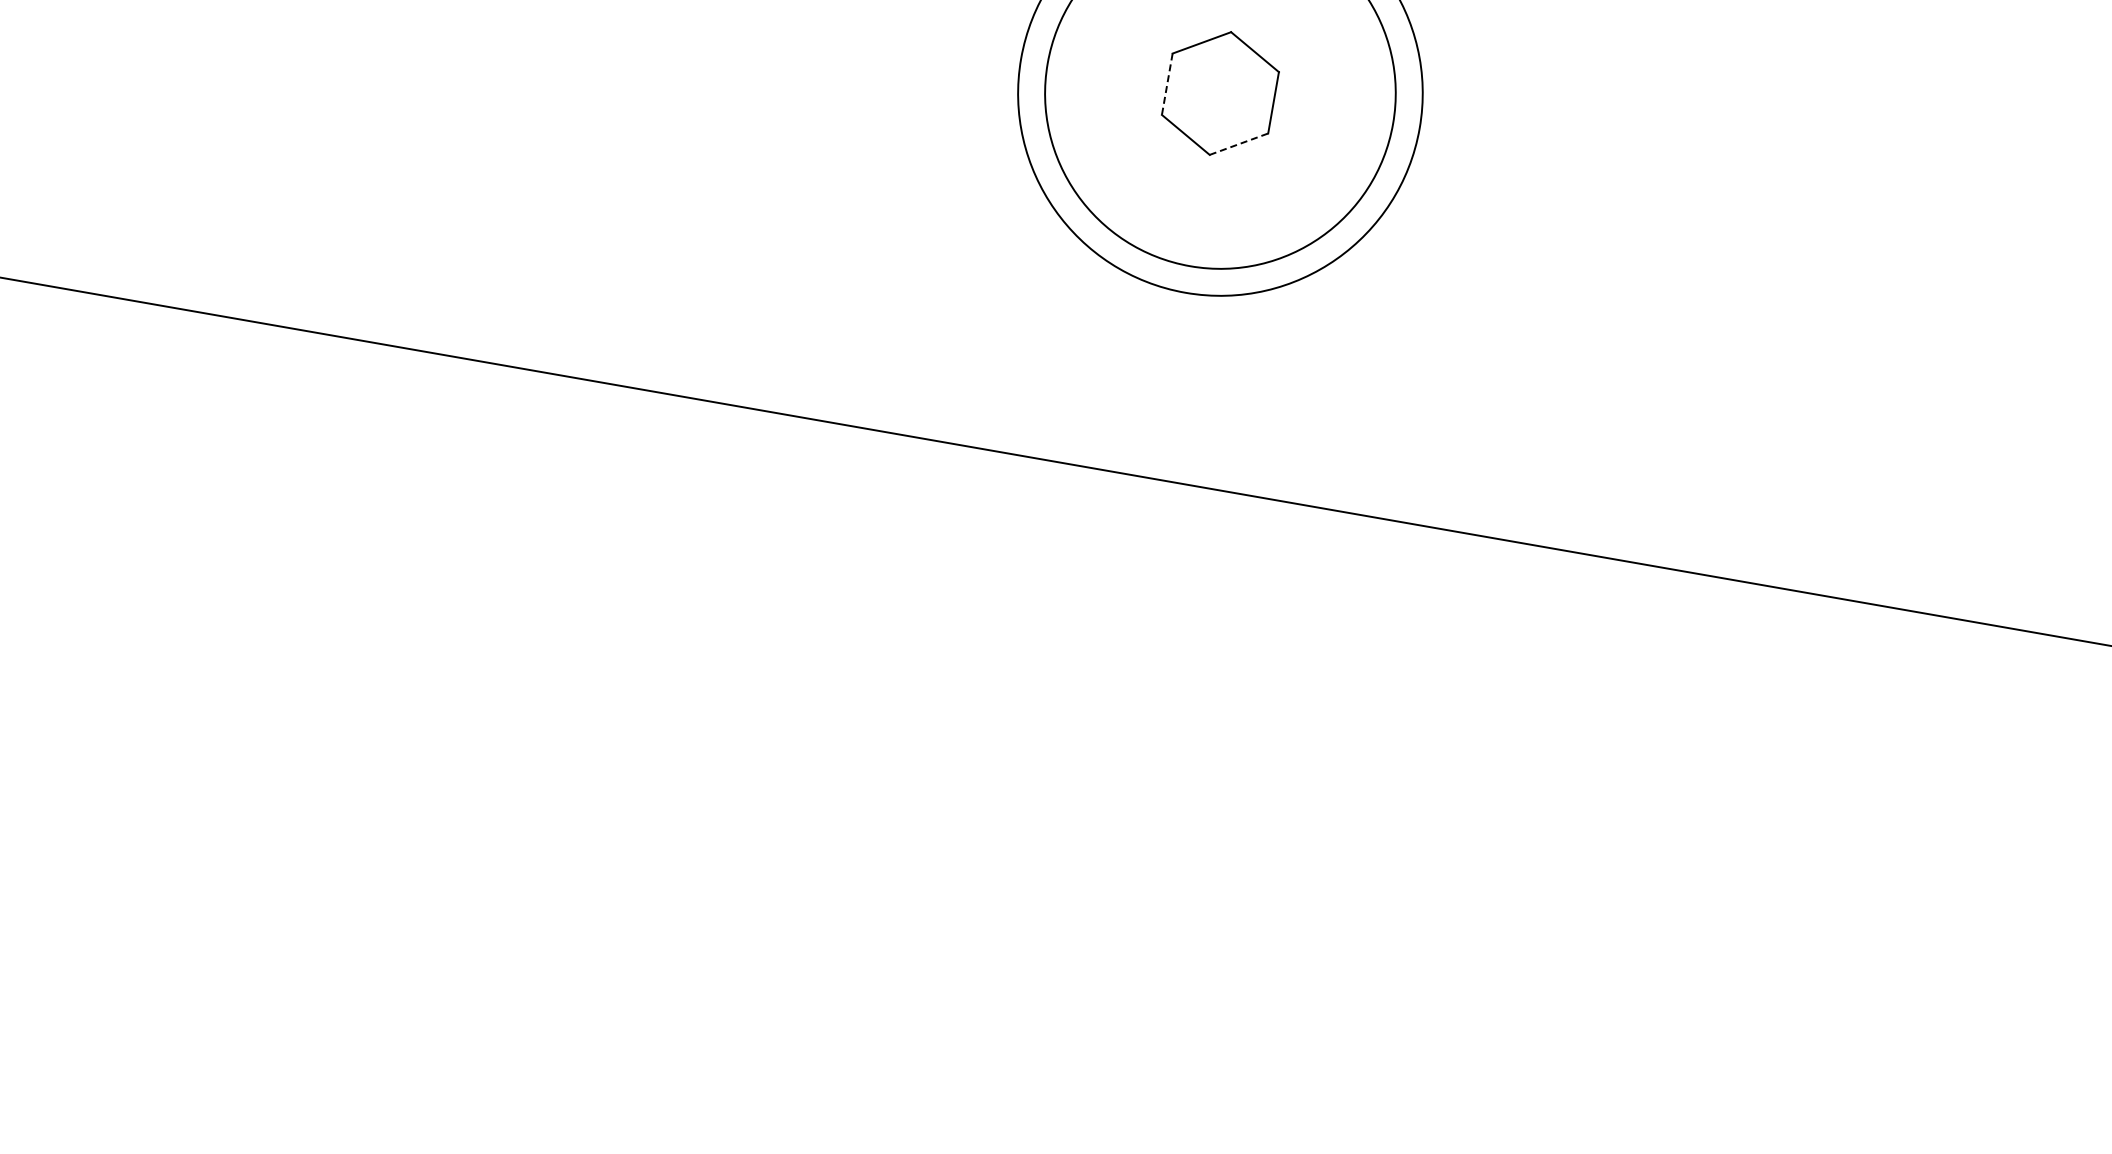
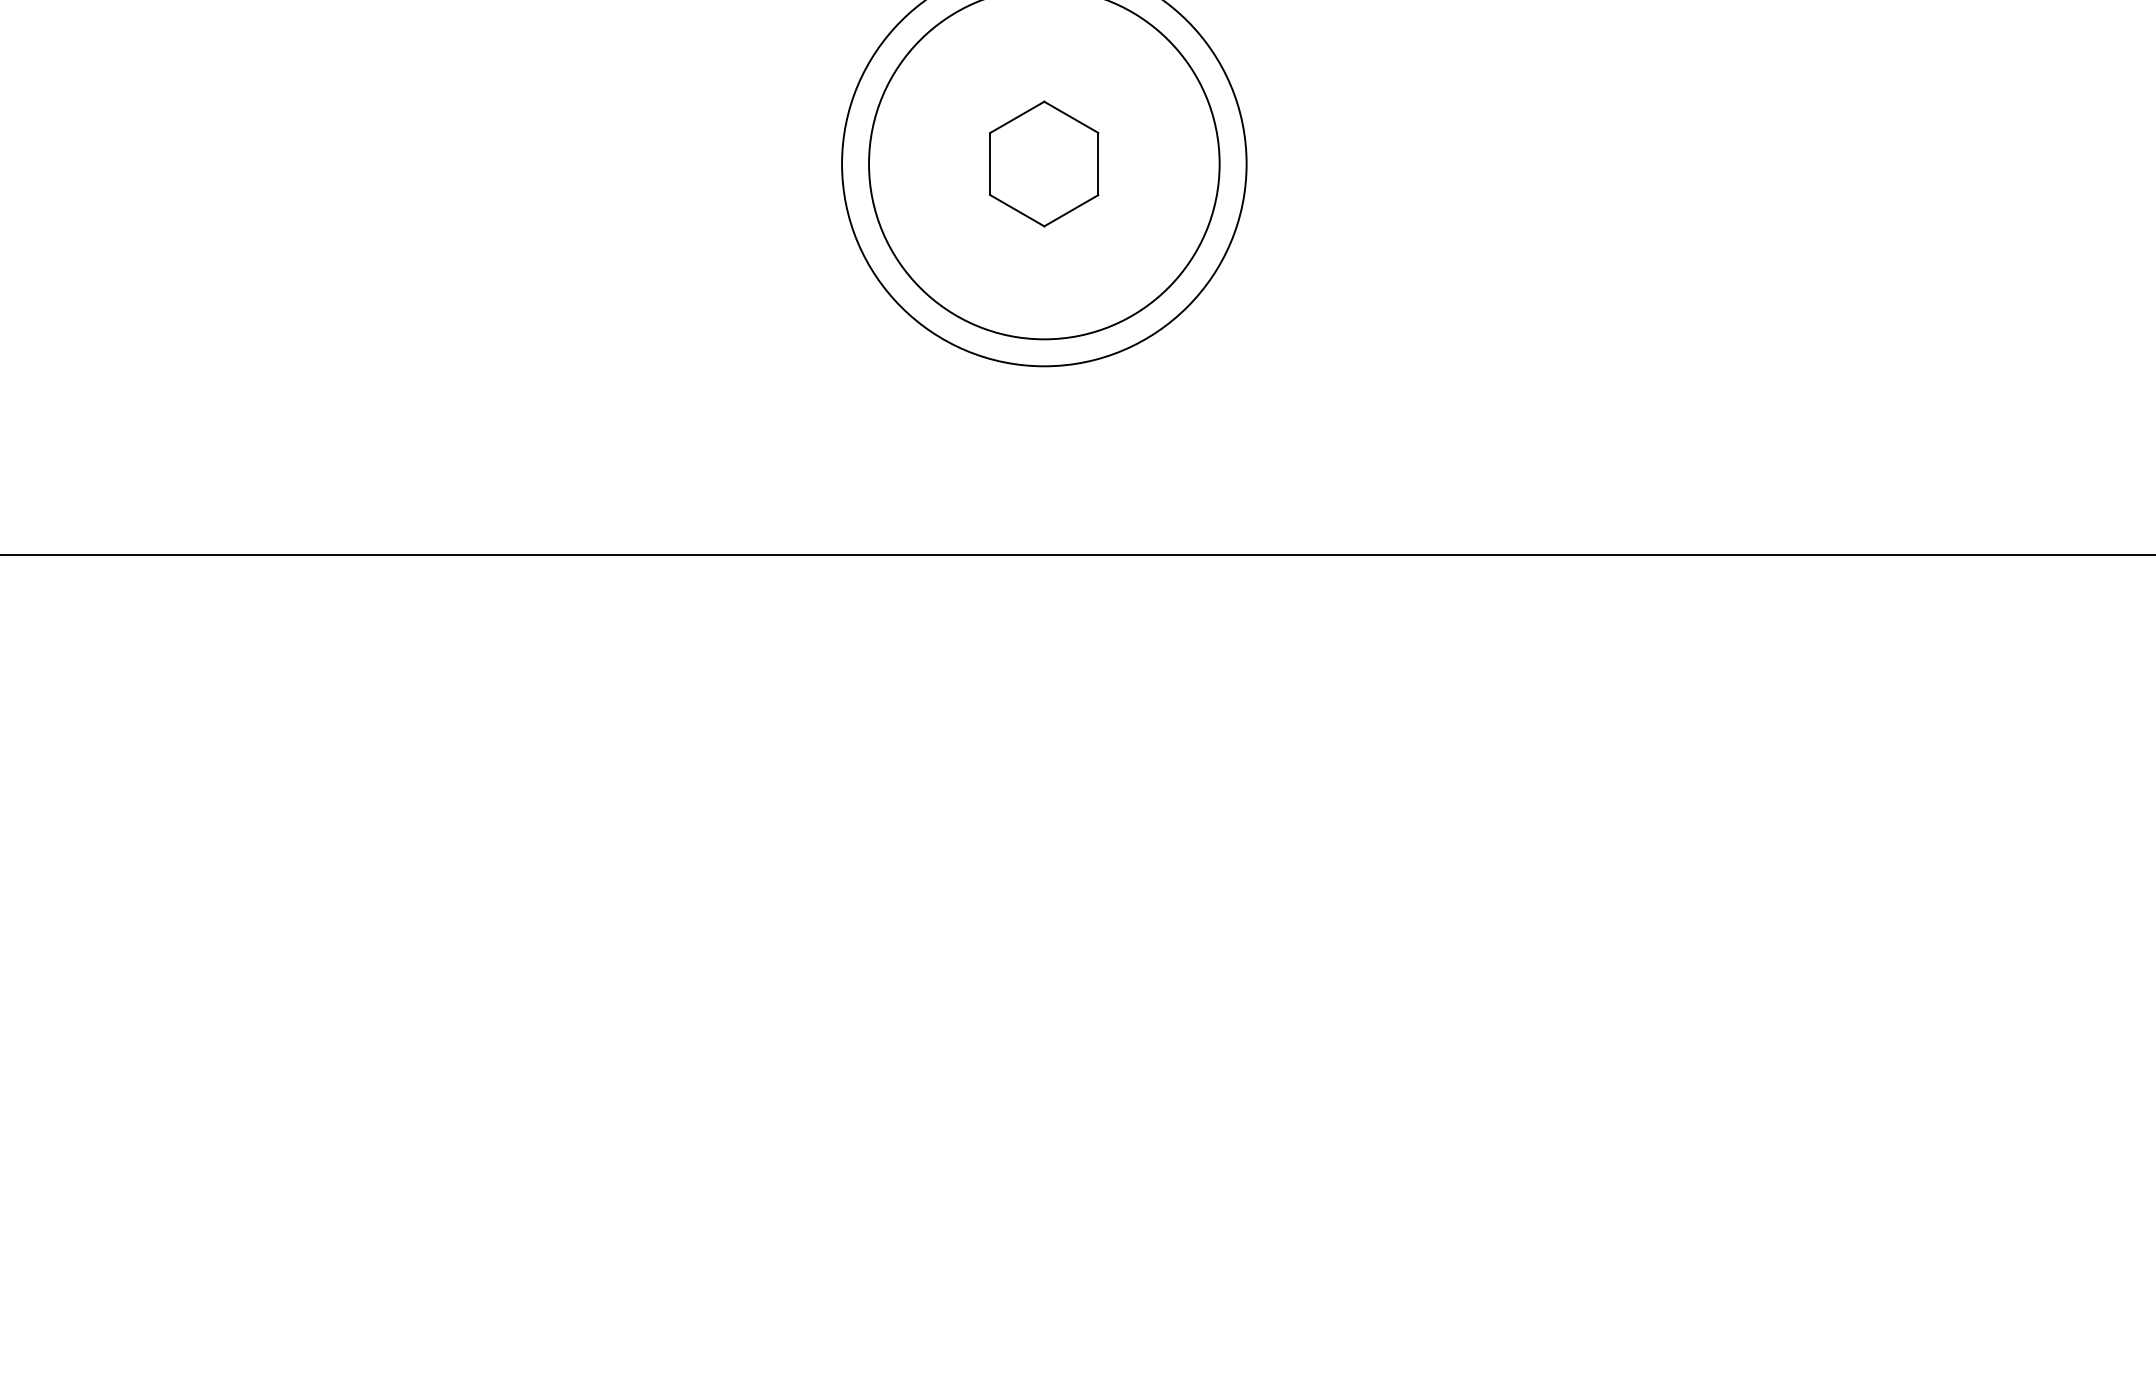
line: (1167, 84) -> (990, 164), dashed -> solid
line: (1239, 143) -> (1071, 210), dashed -> solid

